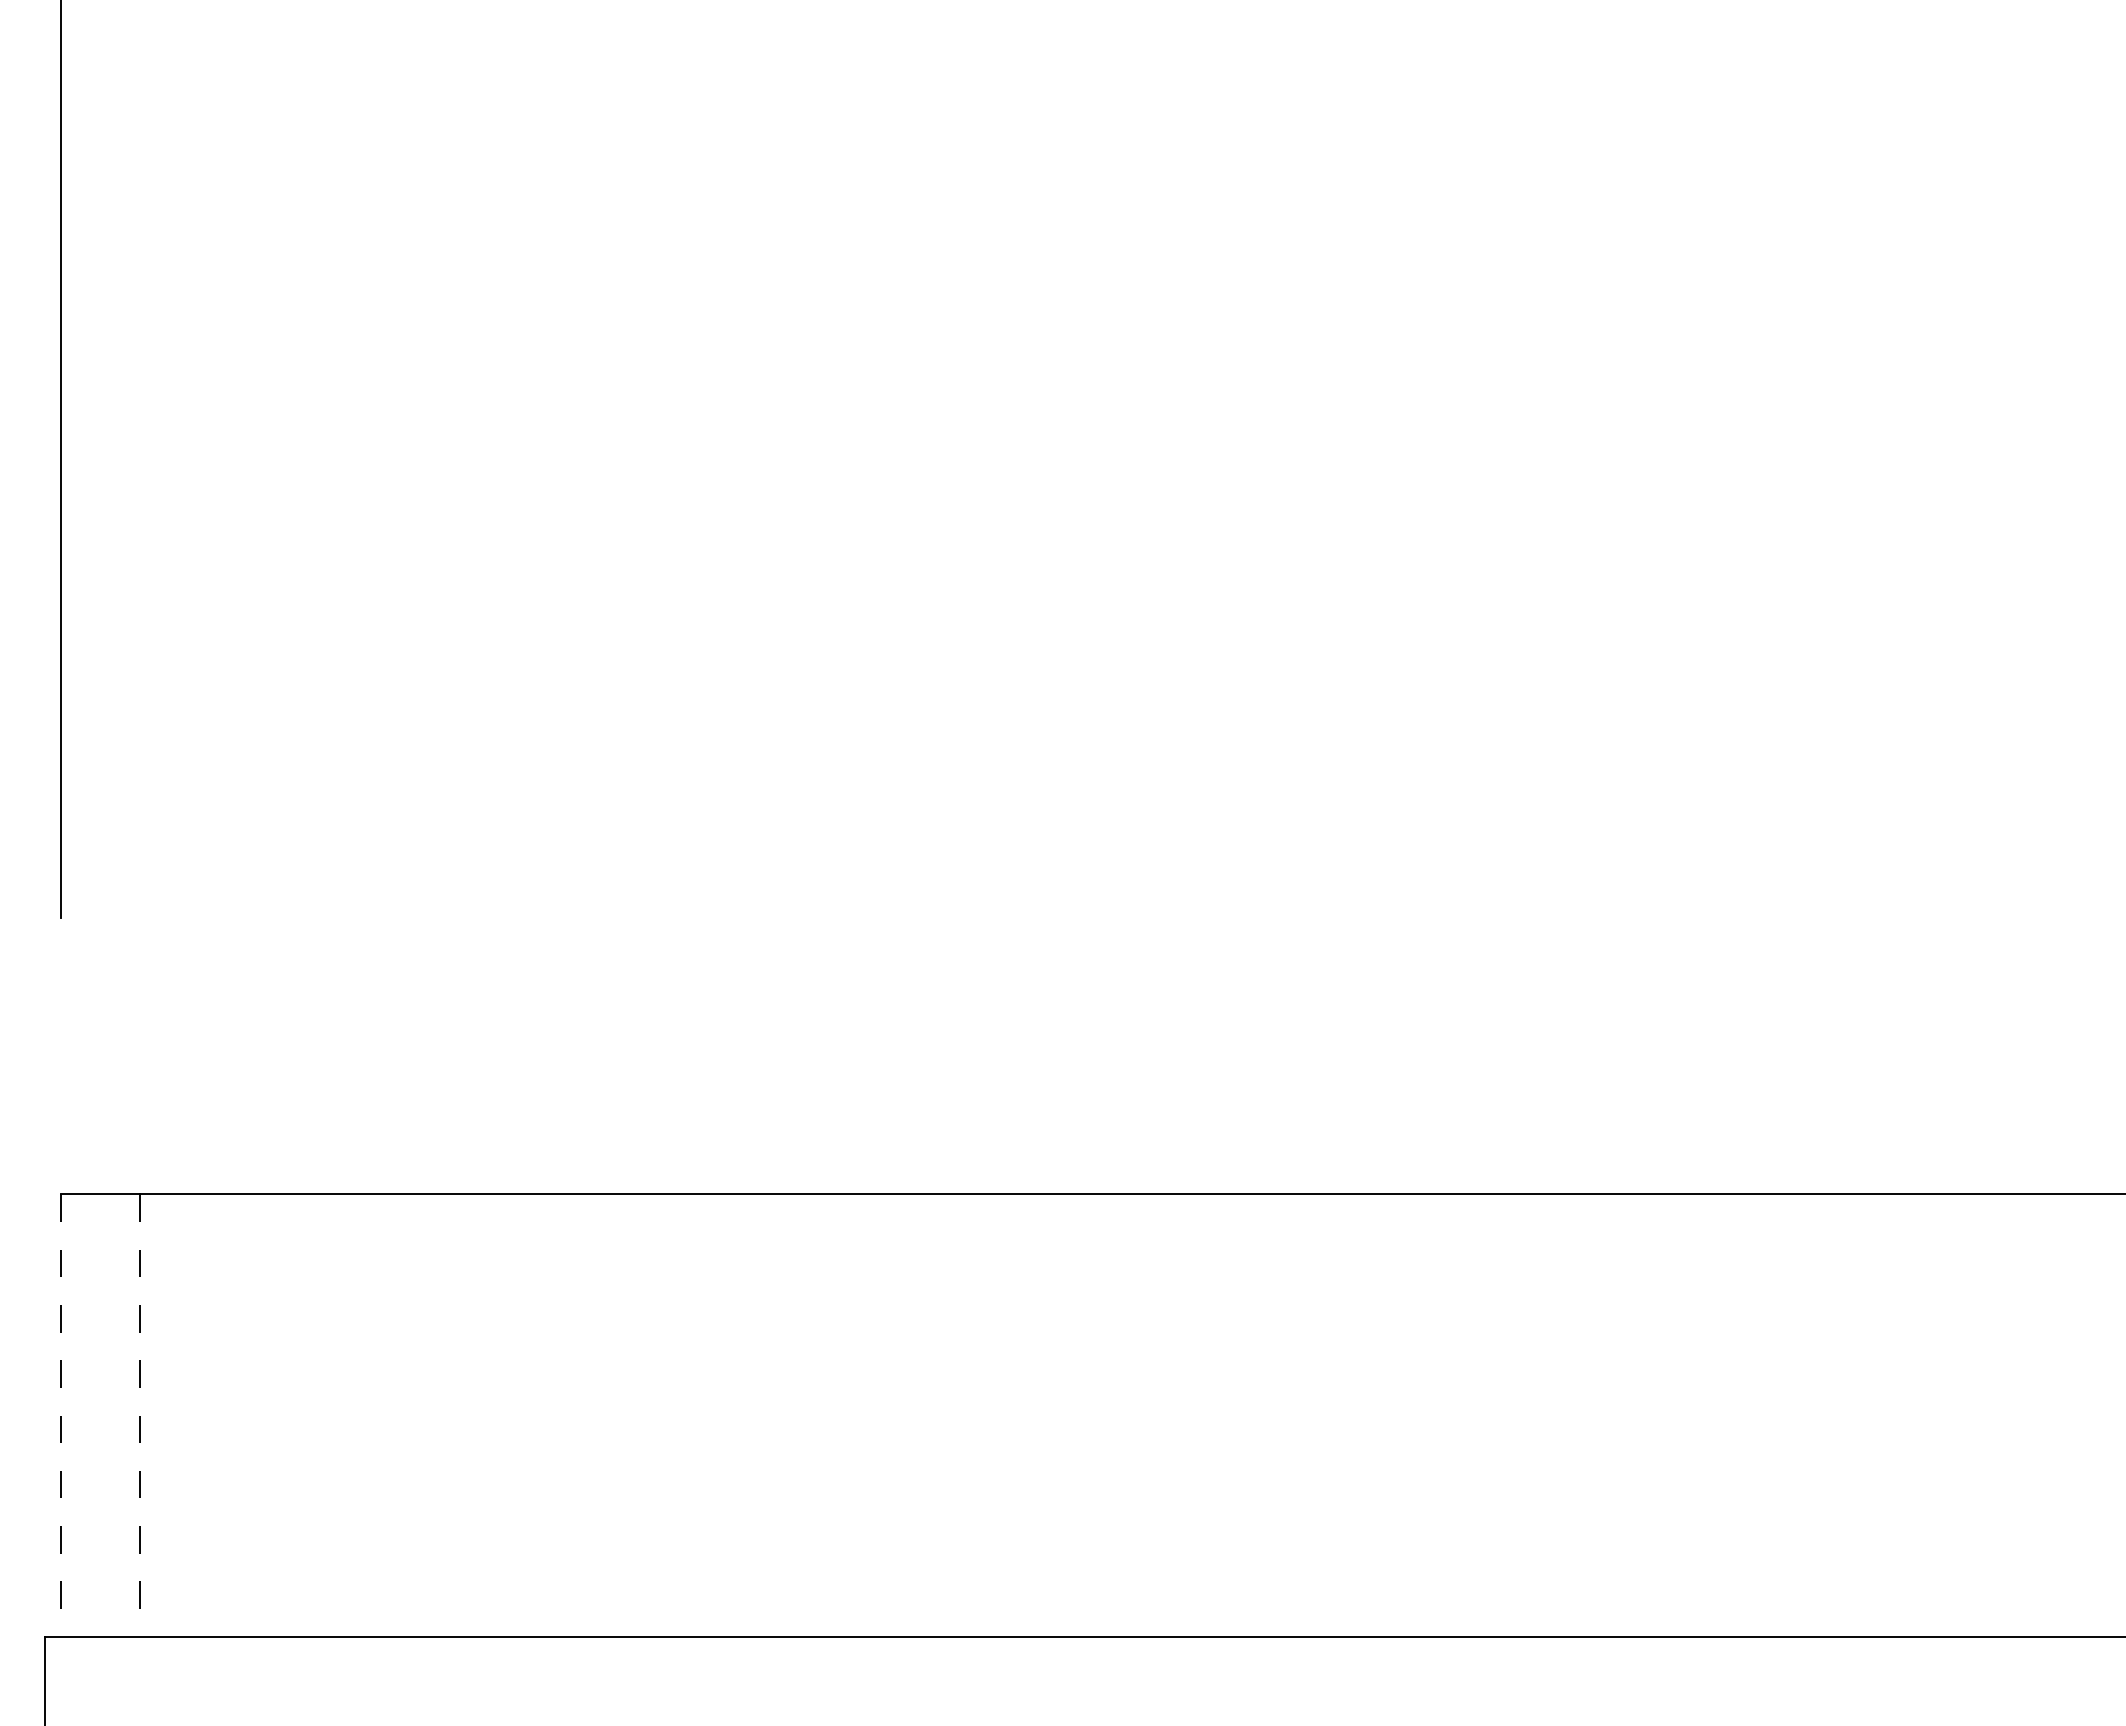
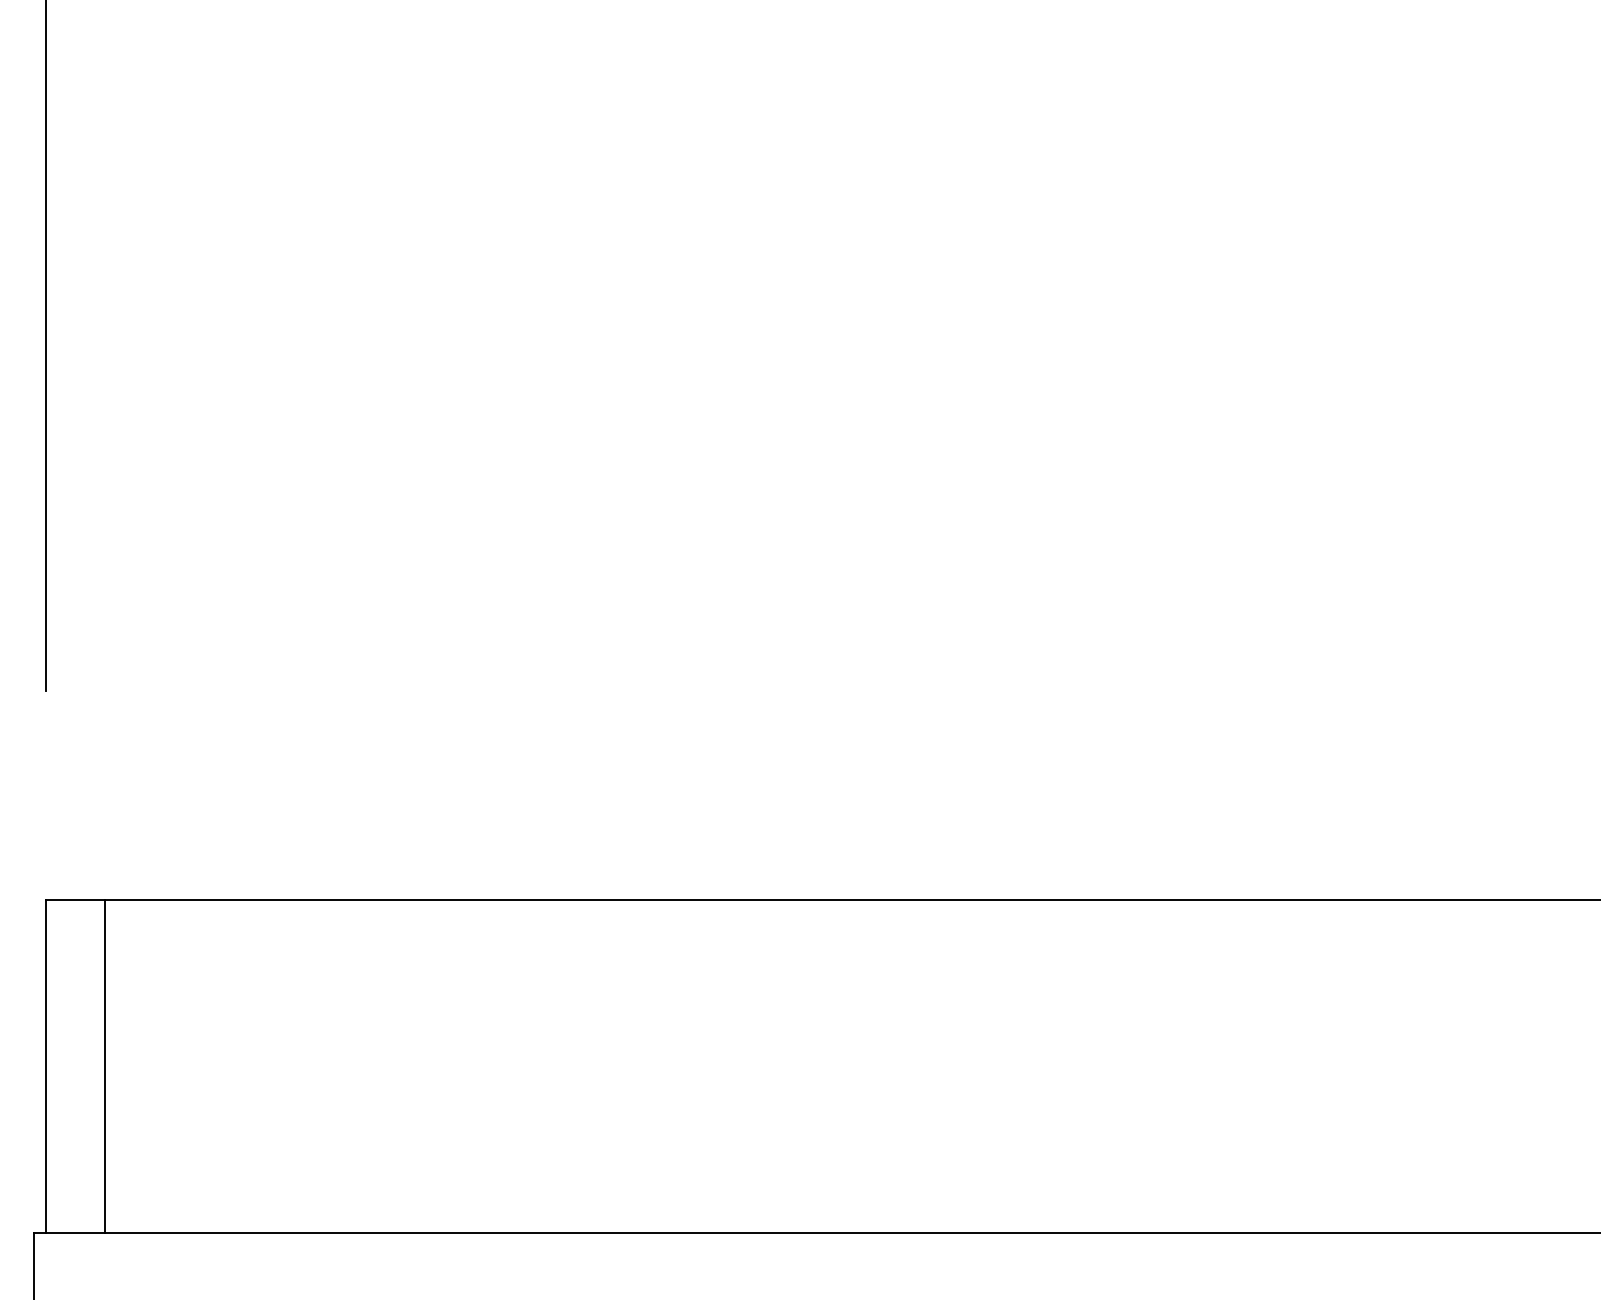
line: (60, 1416) -> (45, 1066), dashed -> solid
line: (139, 1416) -> (105, 1066), dashed -> solid

